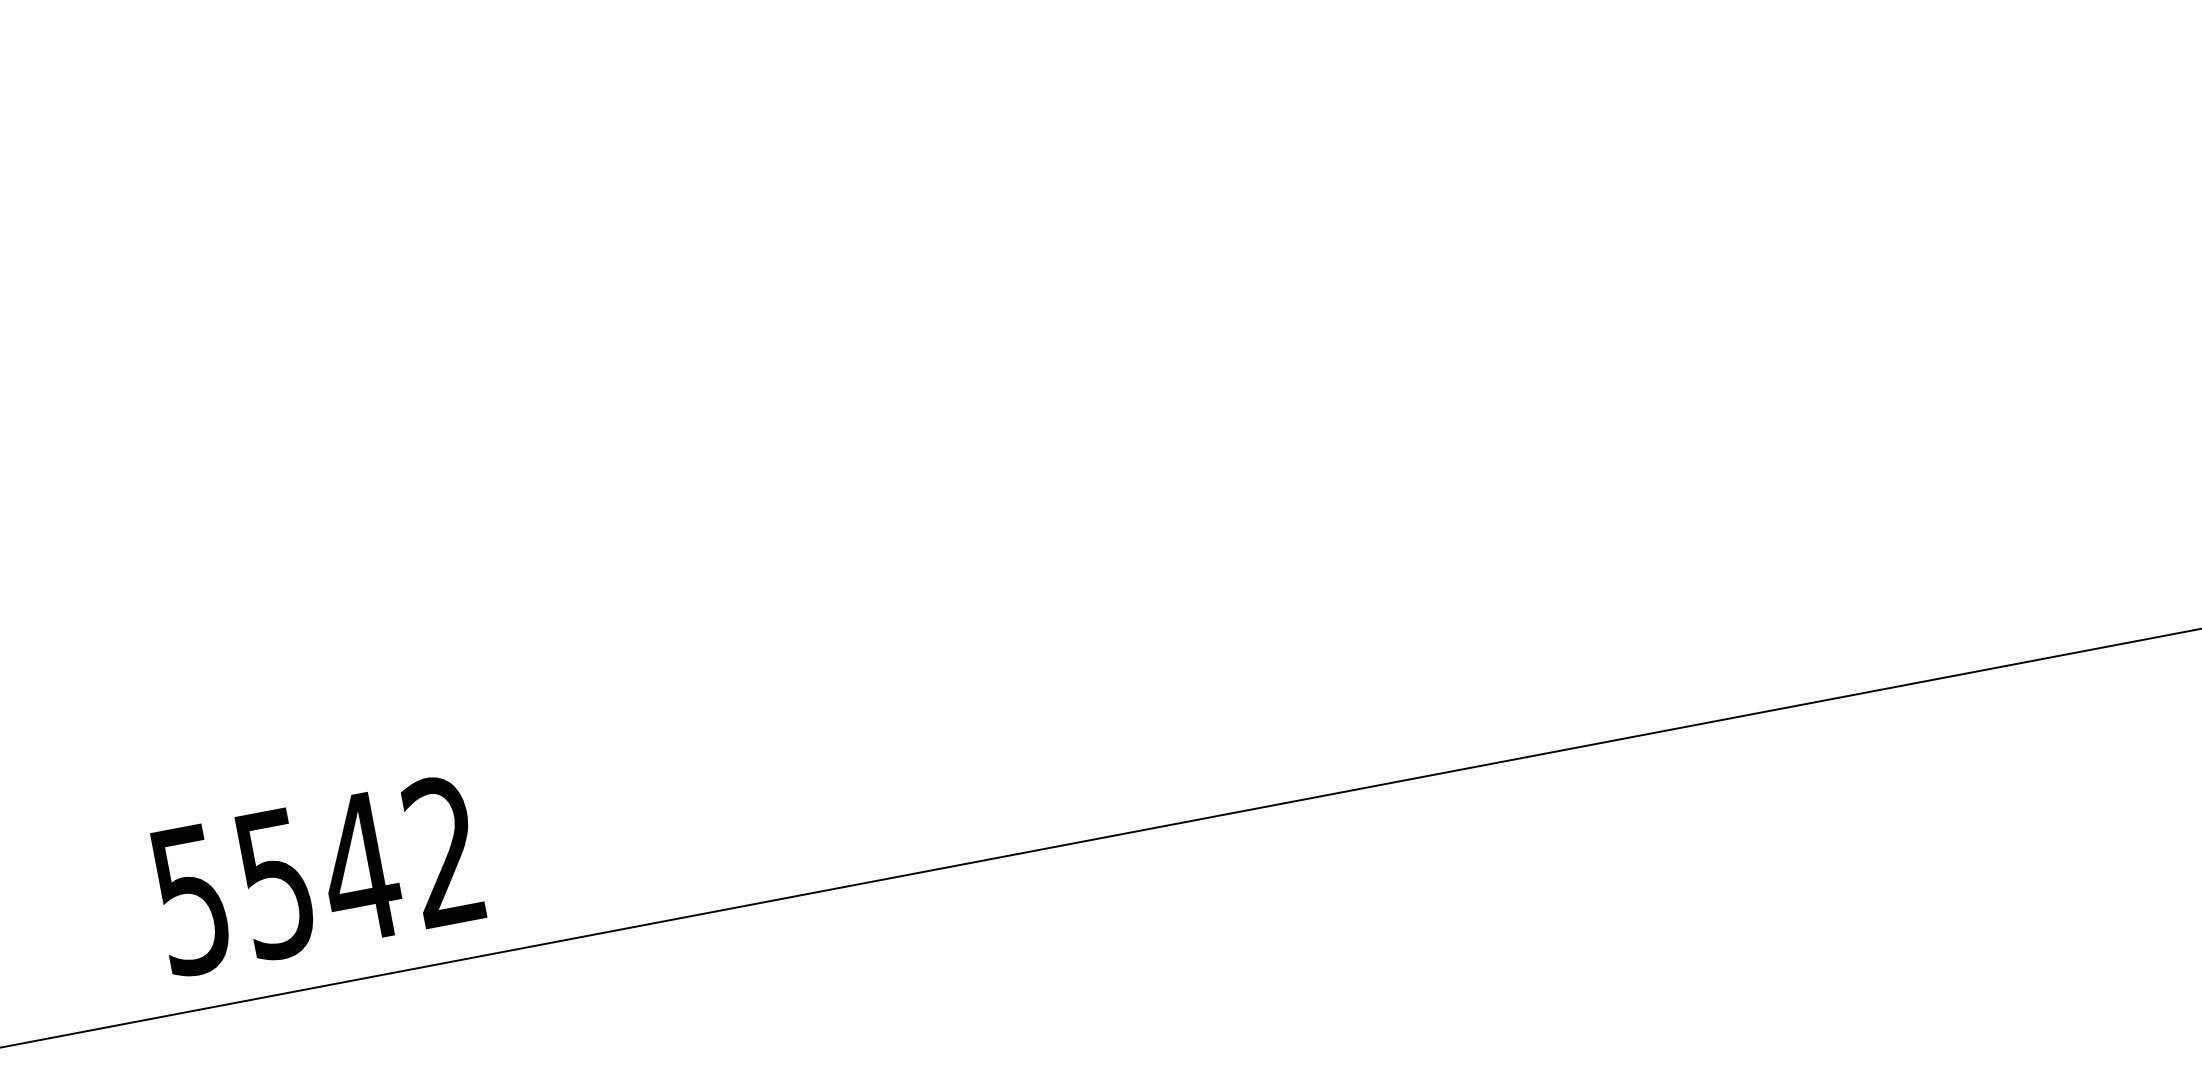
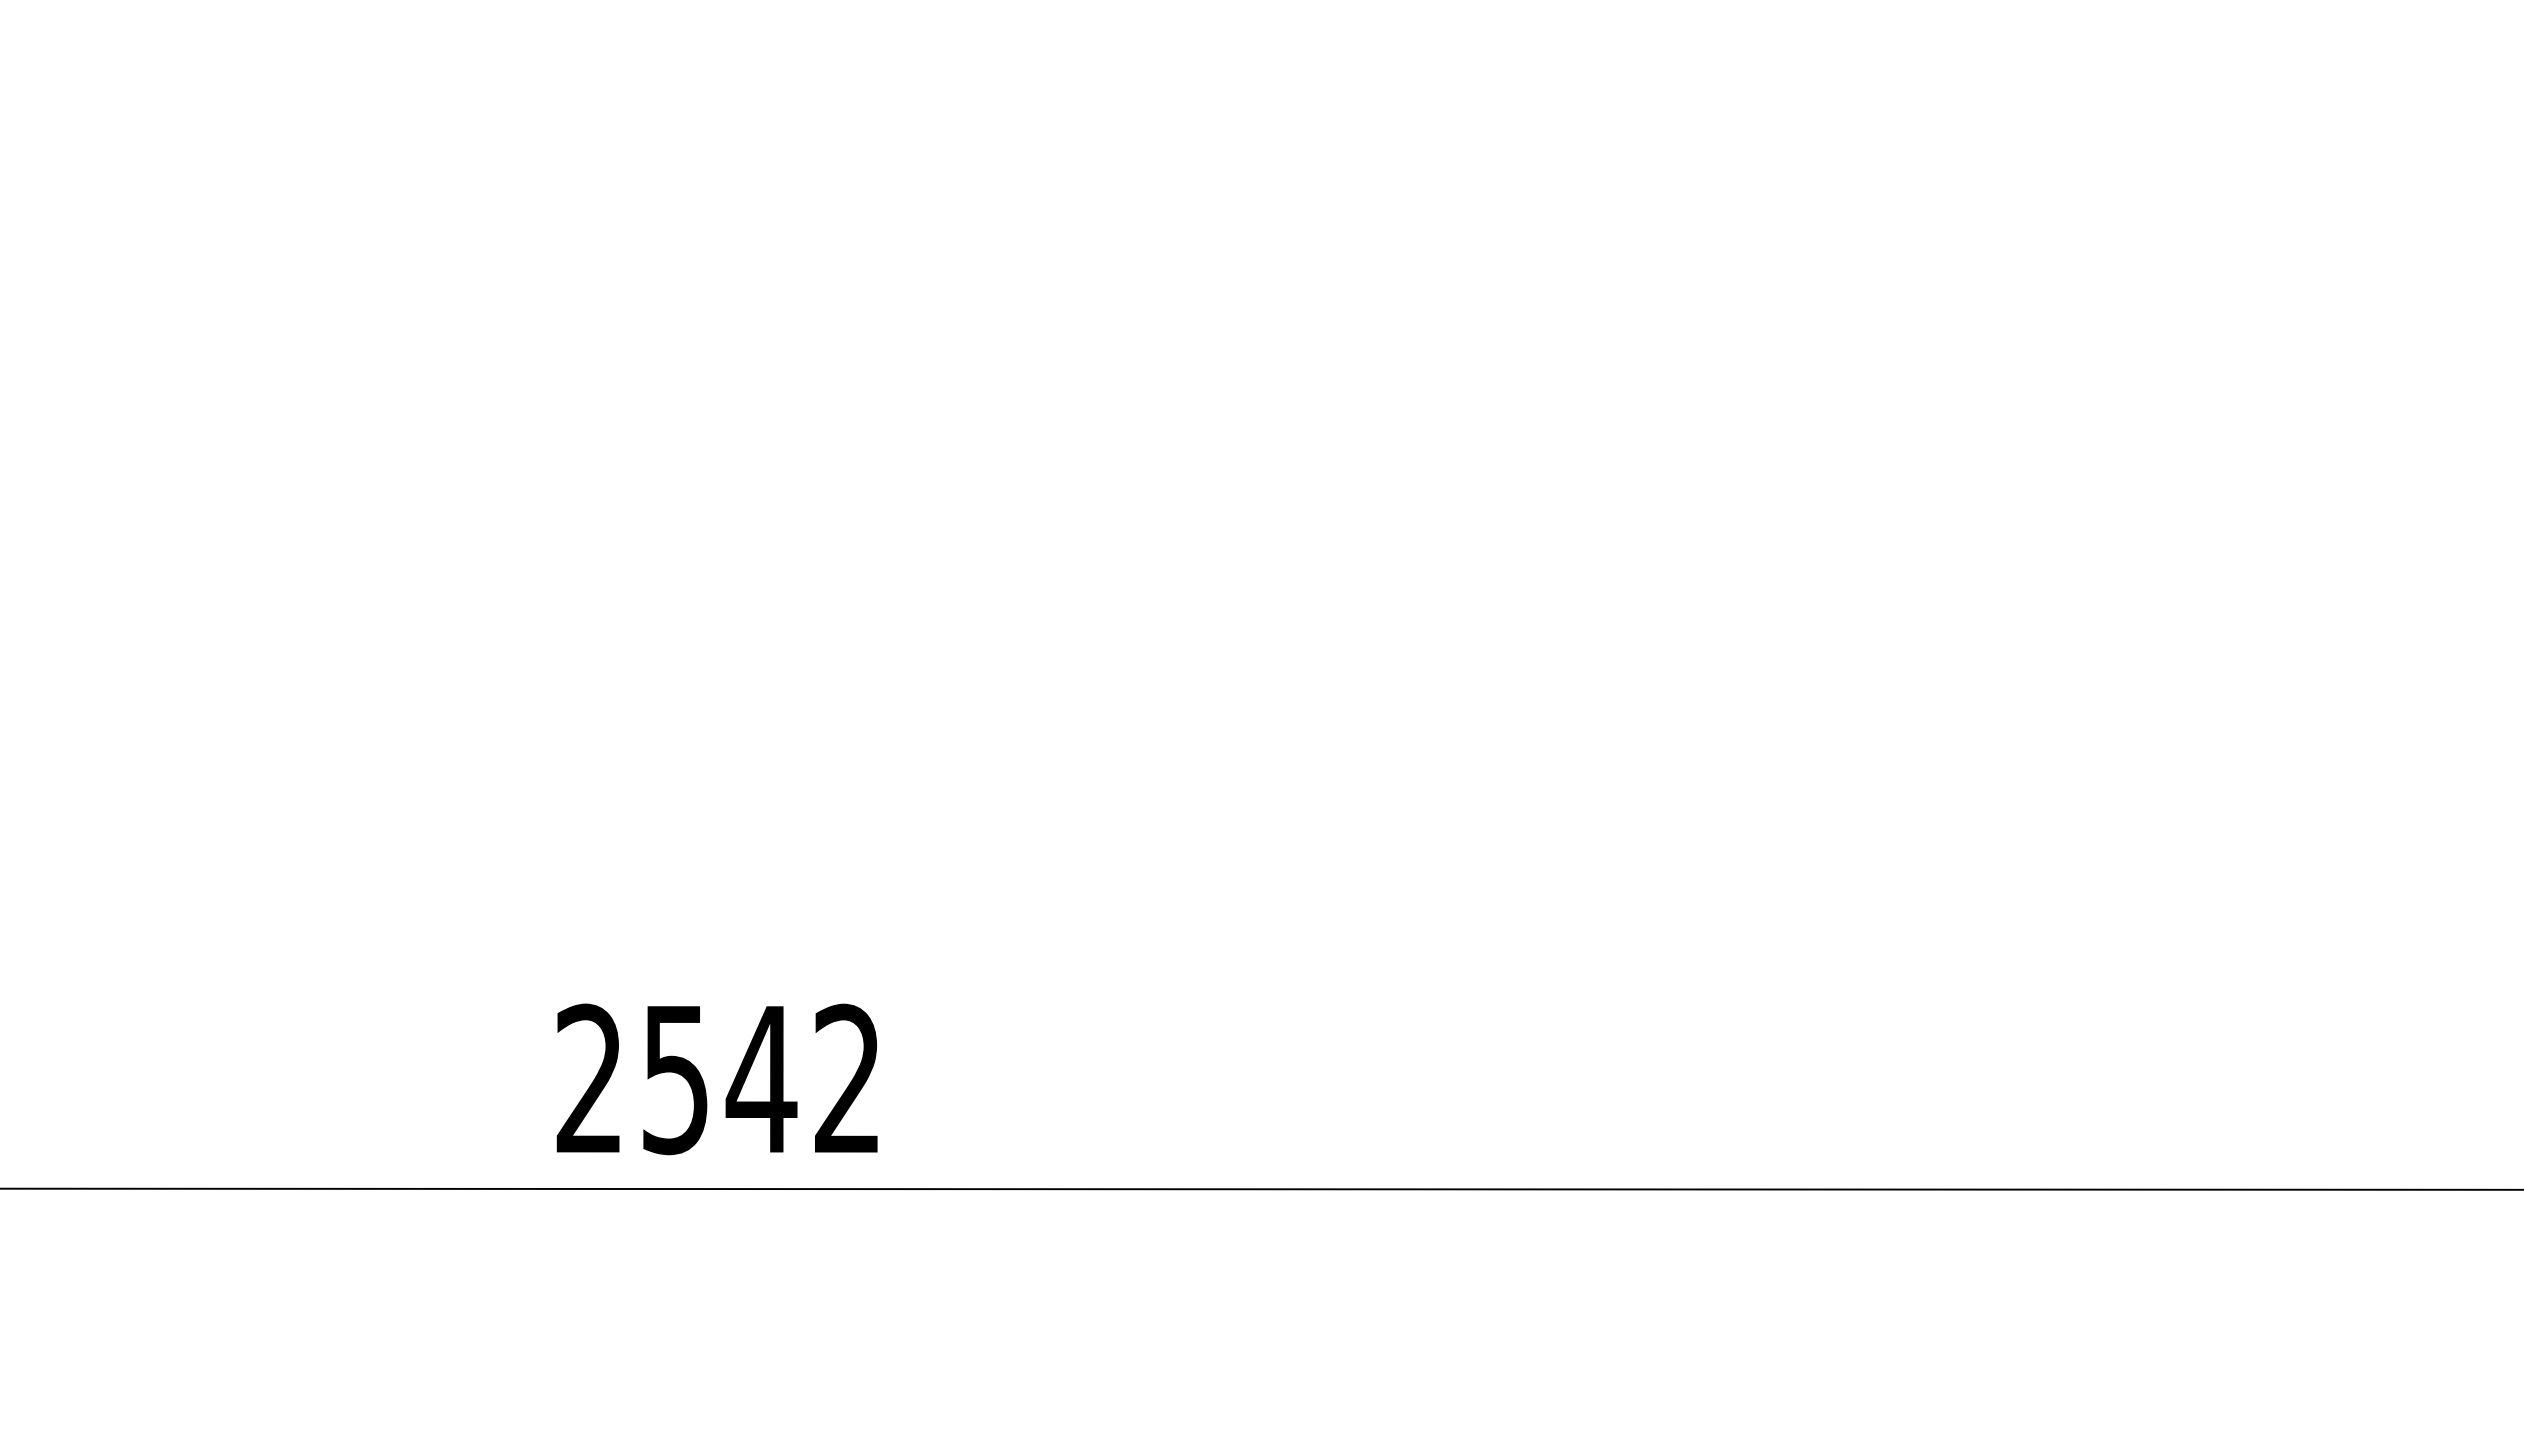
text: (190, 900) -> (588, 1079), 5542 -> 2542

